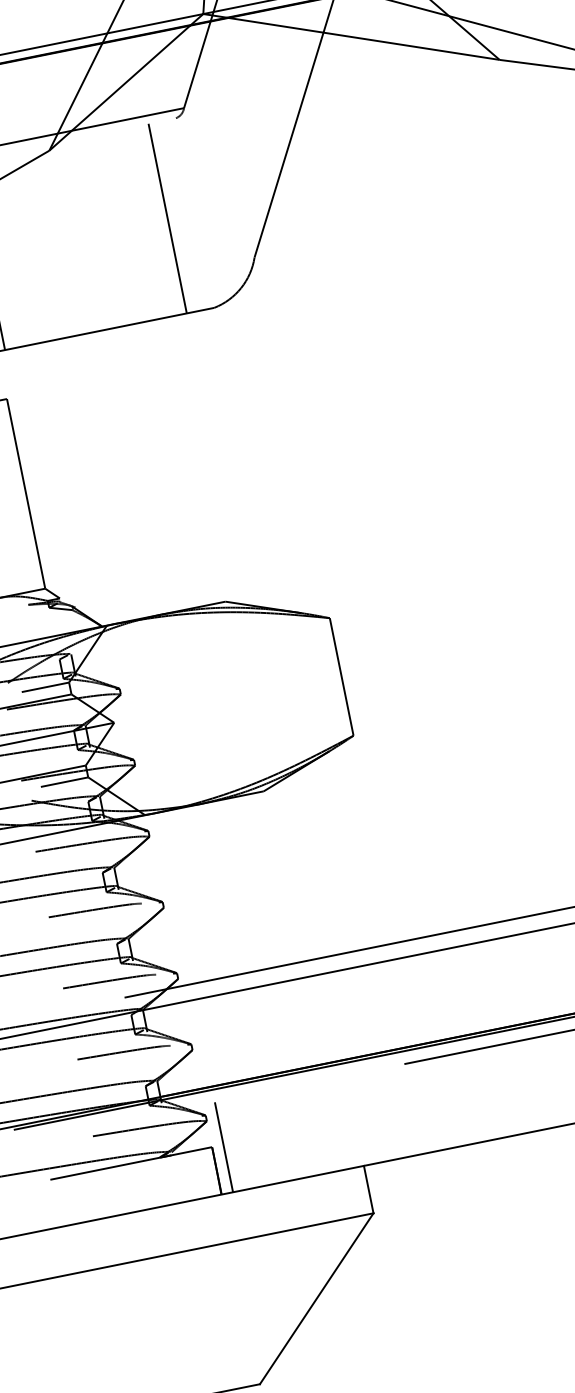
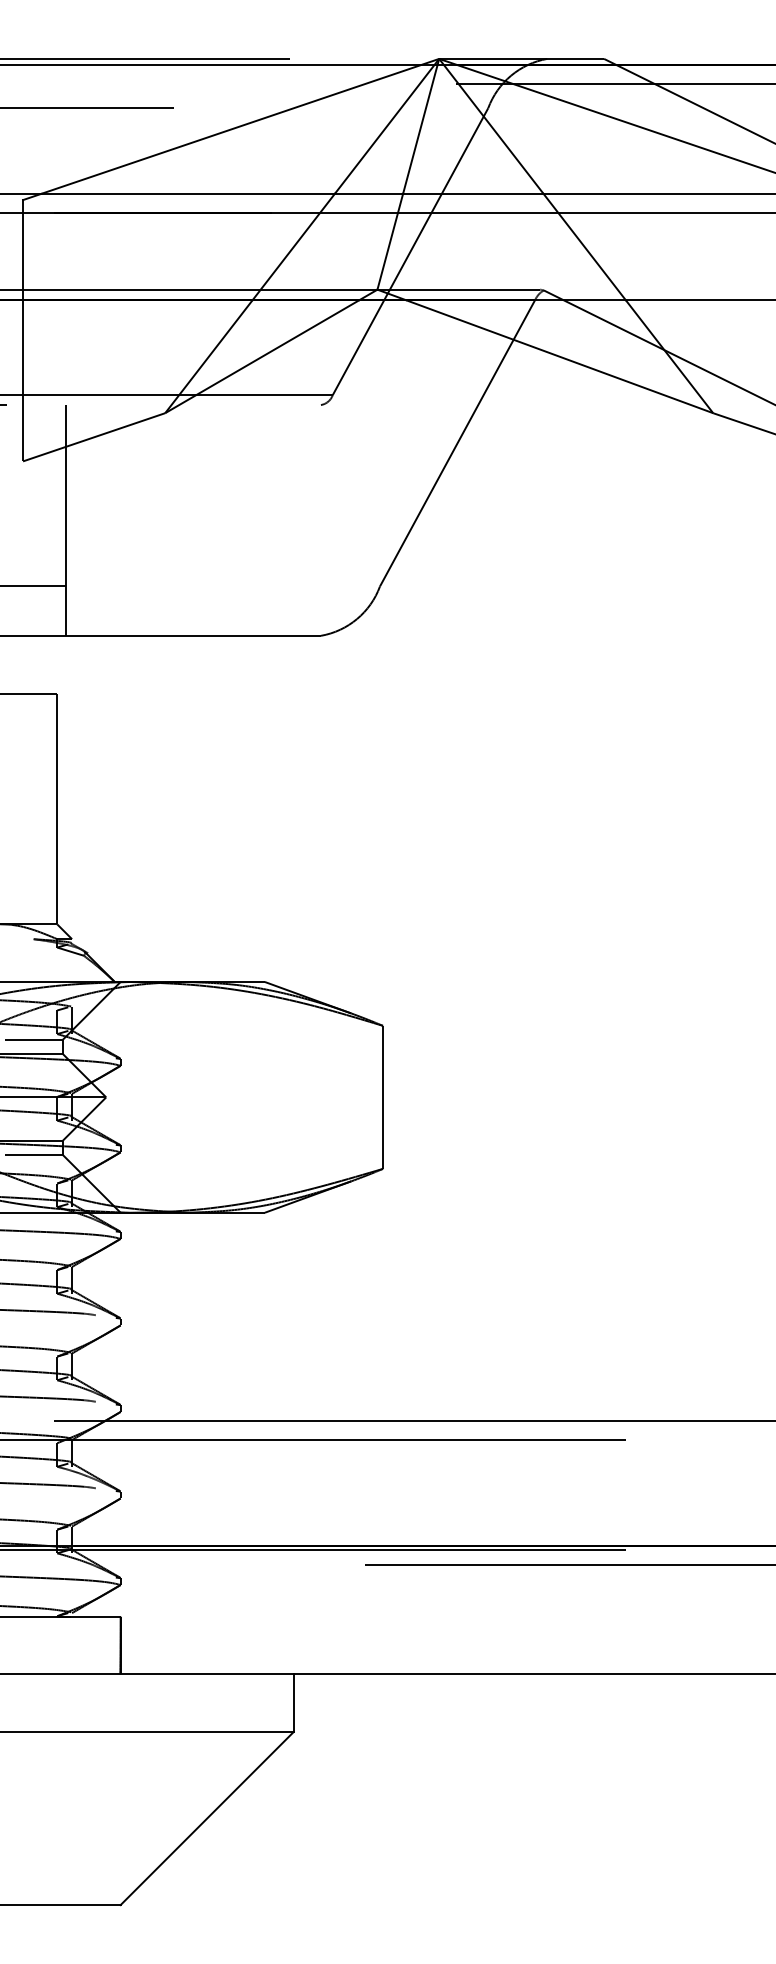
line: (167, 218) -> (287, 520), removed
line: (223, 1147) -> (134, 1619), removed

